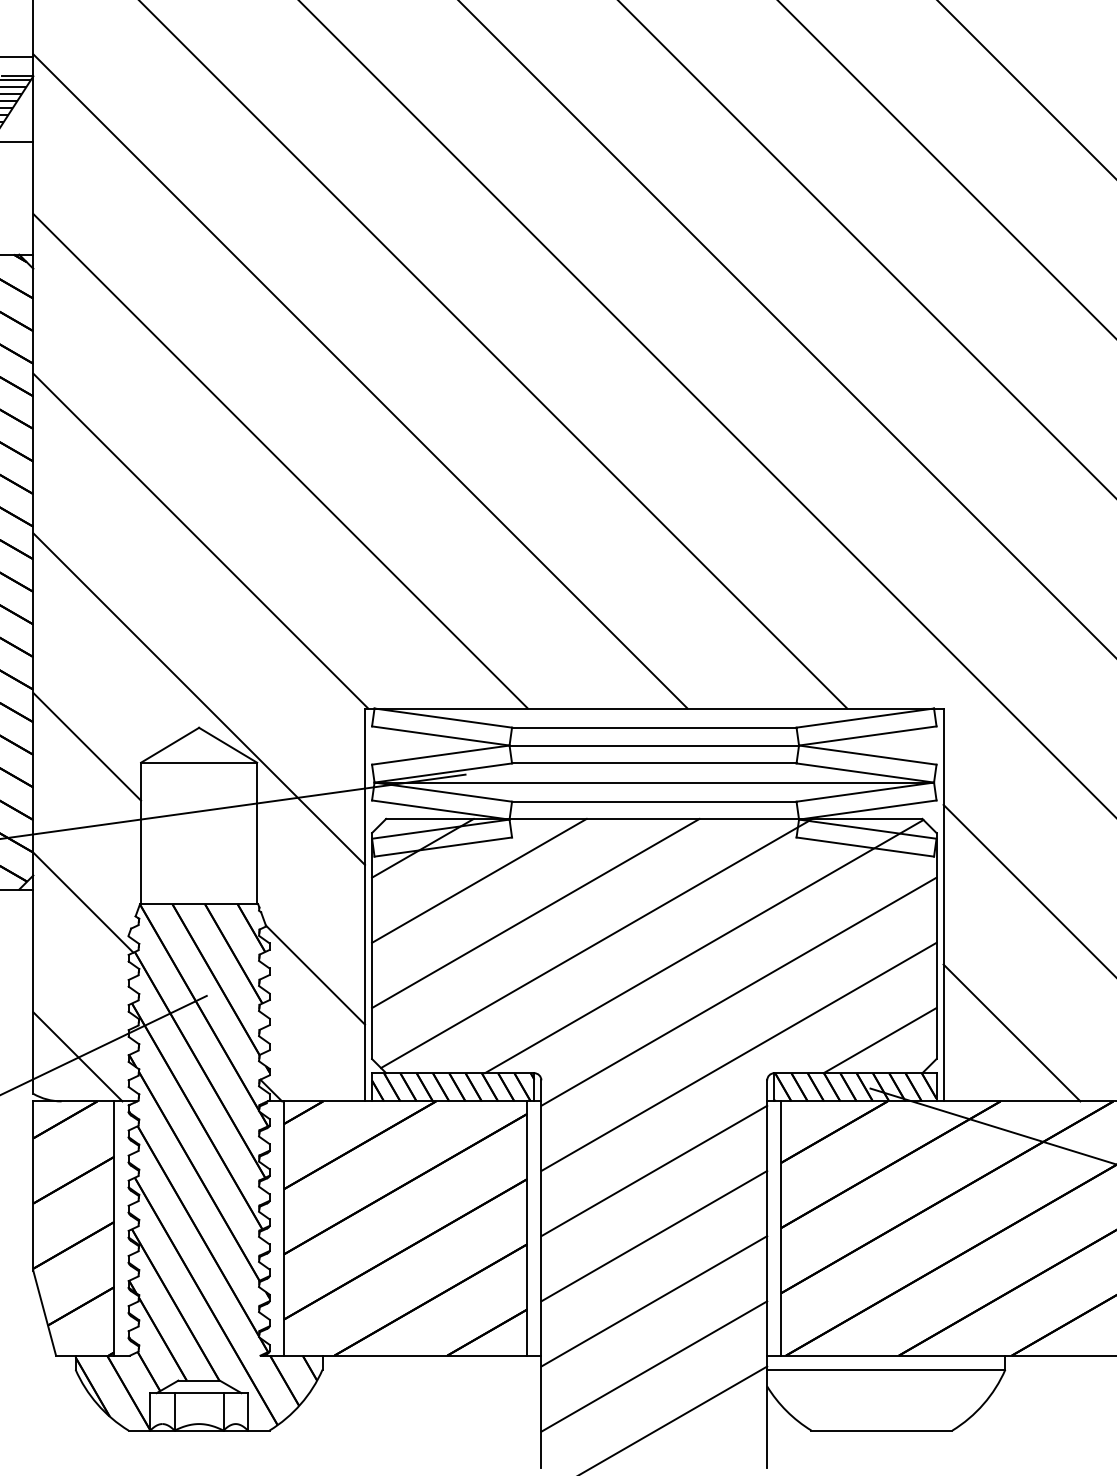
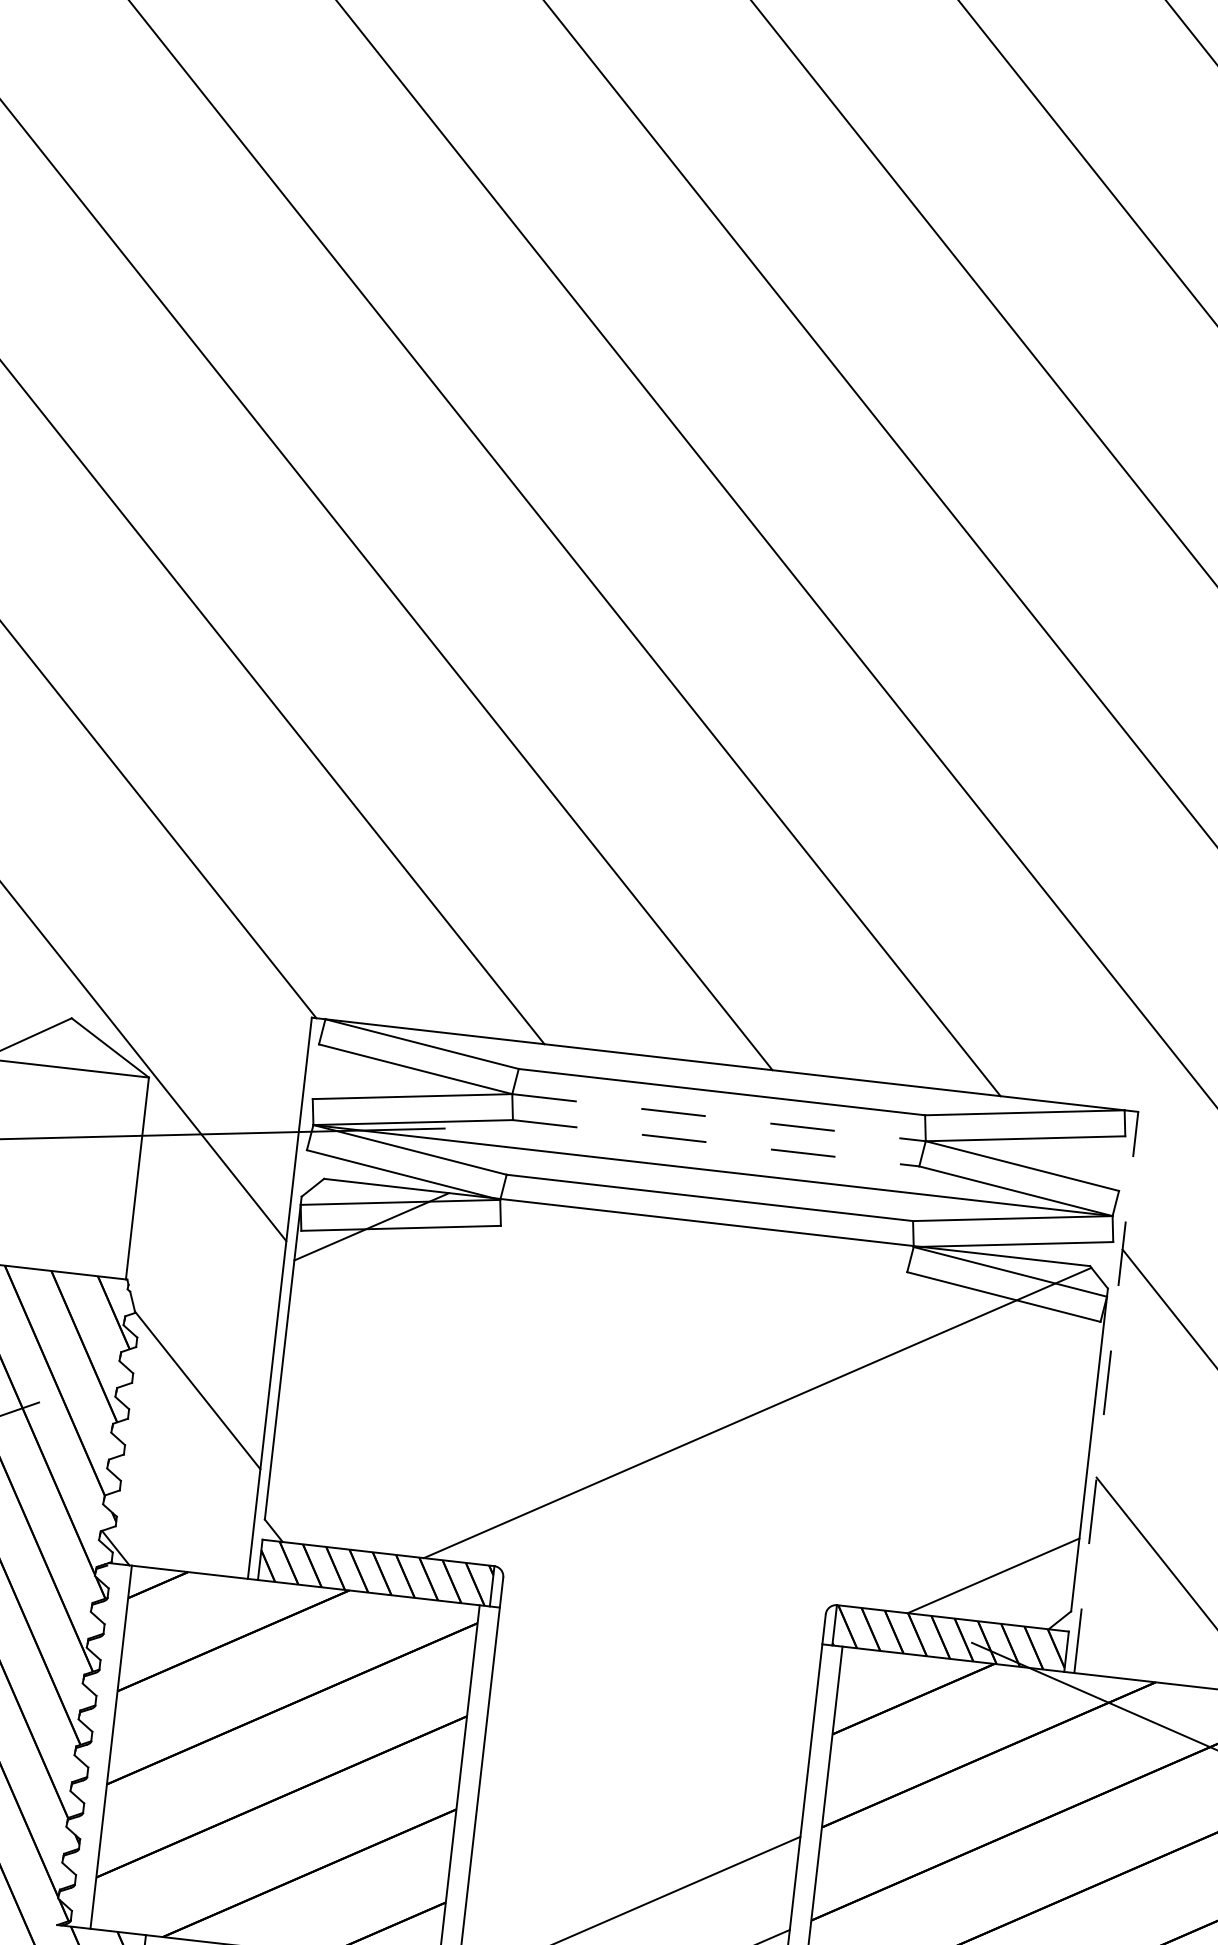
line: (654, 745) -> (719, 1117), solid -> dashed
line: (654, 763) -> (716, 1143), solid -> dashed
line: (479, 880) -> (447, 1281), removed
line: (943, 904) -> (1106, 1391), solid -> dashed
line: (535, 913) -> (521, 1338), removed
line: (596, 943) -> (604, 1391), removed
line: (738, 991) -> (799, 1482), removed
line: (738, 1056) -> (788, 1575), removed
line: (654, 1170) -> (650, 1724), removed
line: (654, 1235) -> (639, 1817), removed

